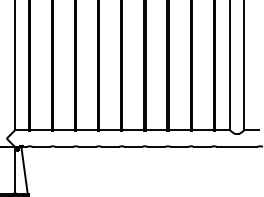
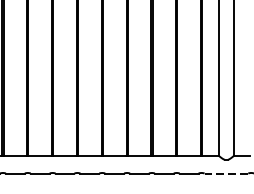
line: (237, 146) -> (226, 173), solid -> dashed

